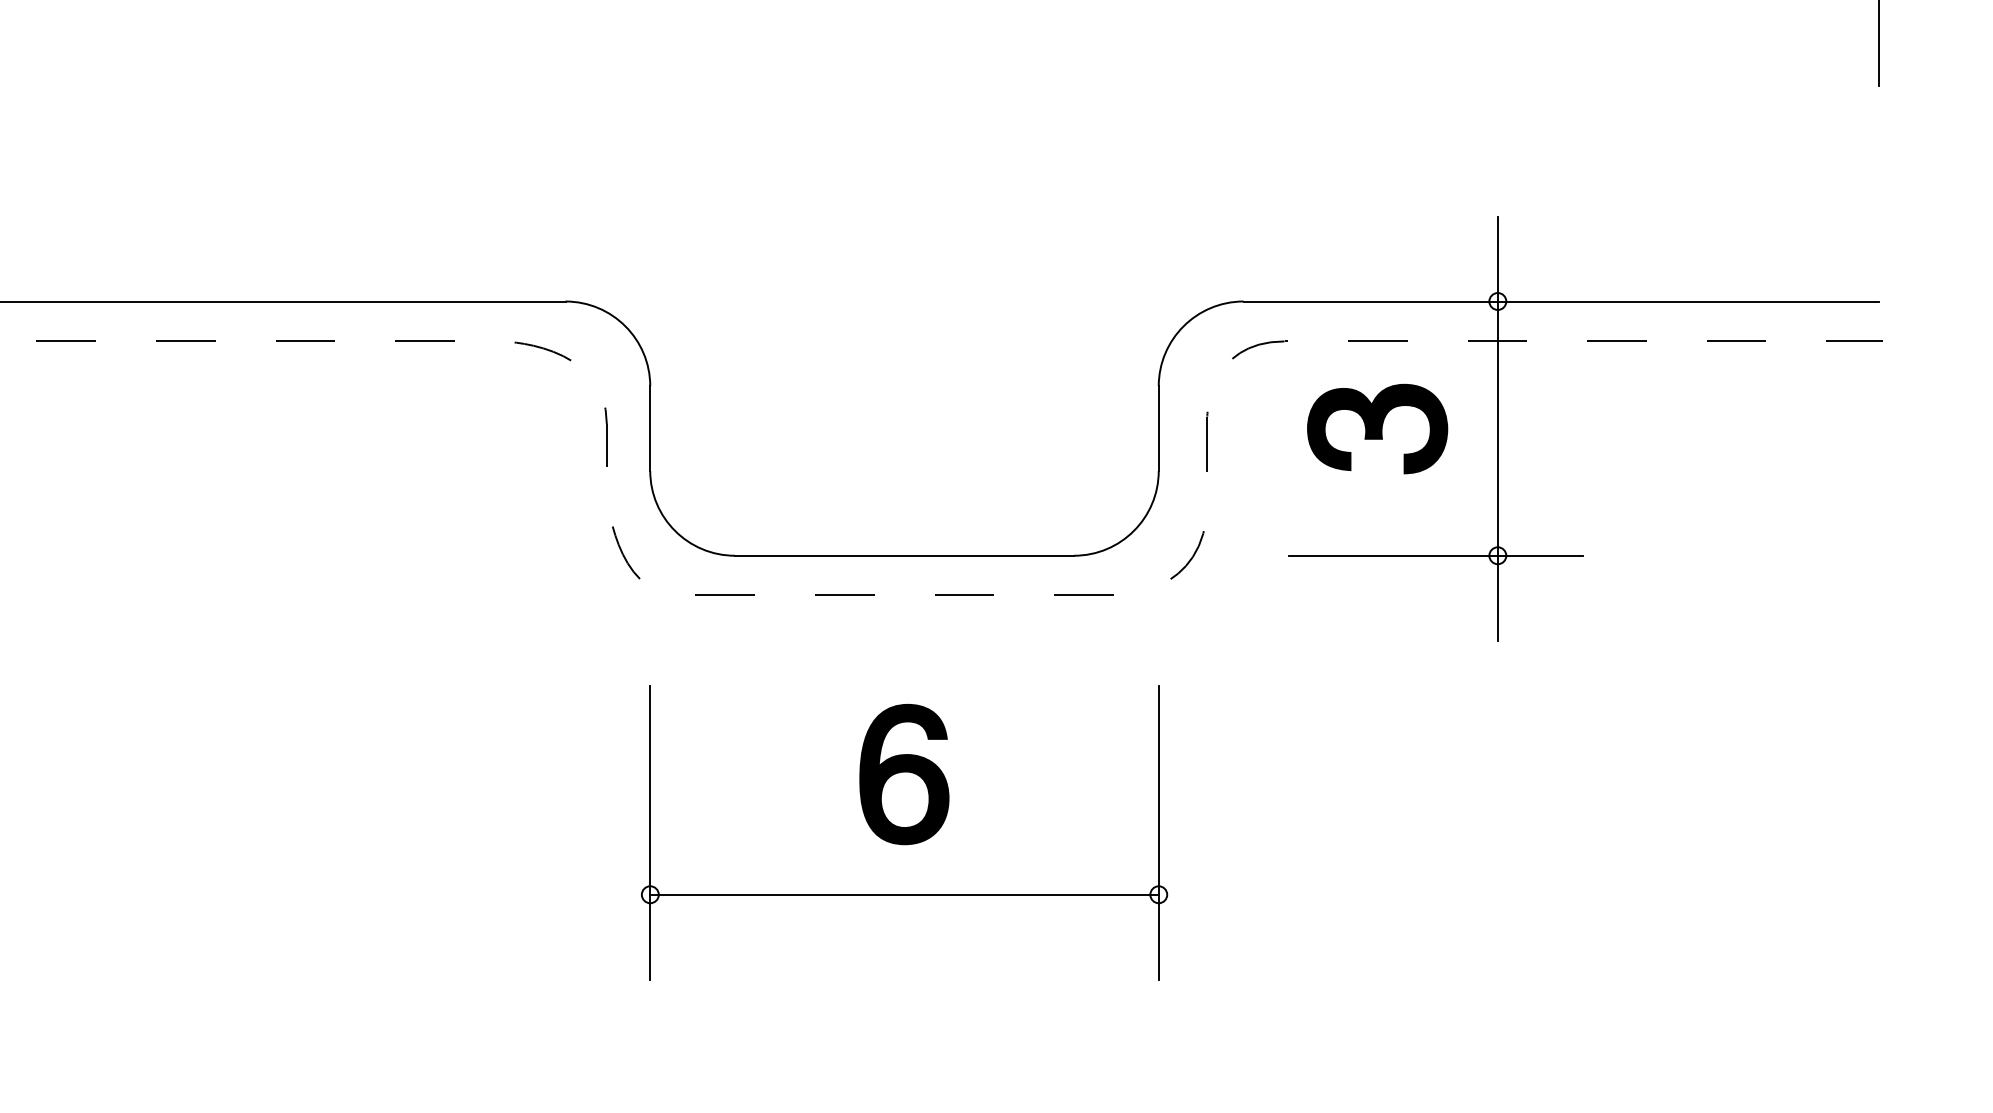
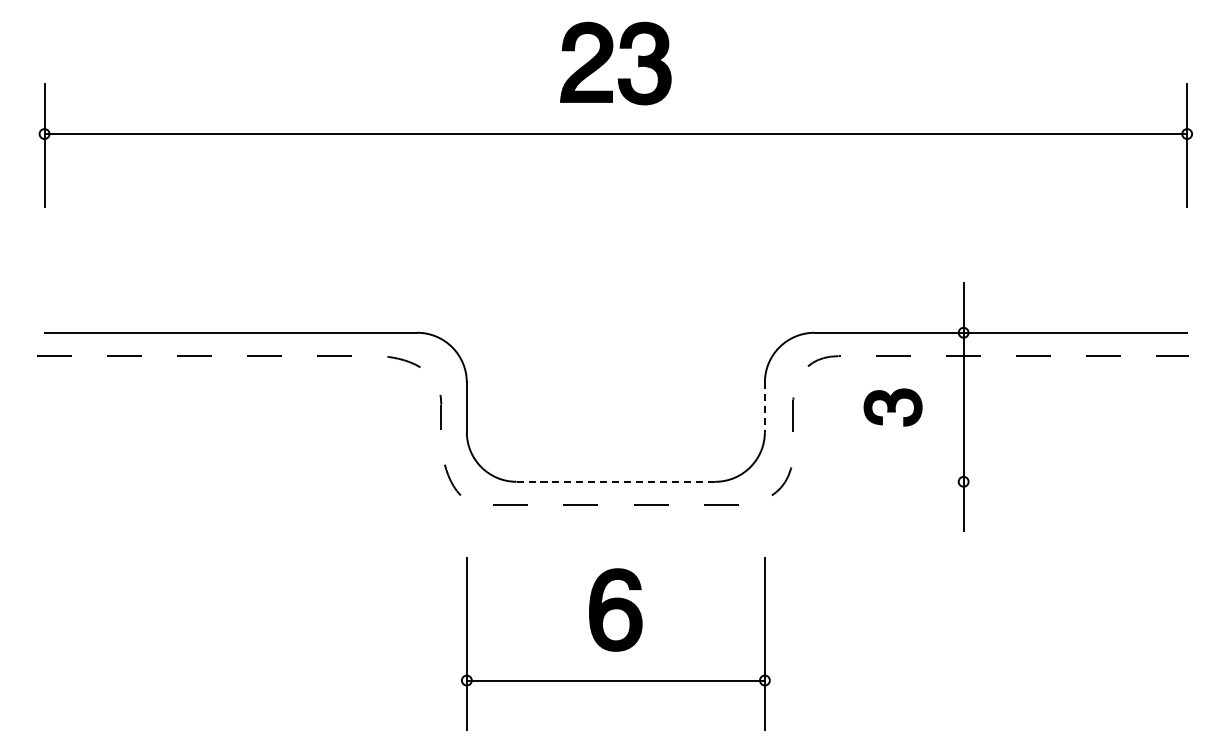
line: (1158, 428) -> (764, 407), solid -> dashed
part: (1376, 428) -> (892, 407), size x0.7
line: (905, 555) -> (616, 481), solid -> dashed
line: (1436, 555) -> (927, 481), removed

